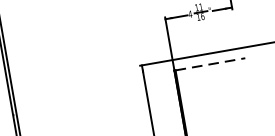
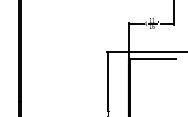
line: (211, 64) -> (153, 58), dashed -> solid

